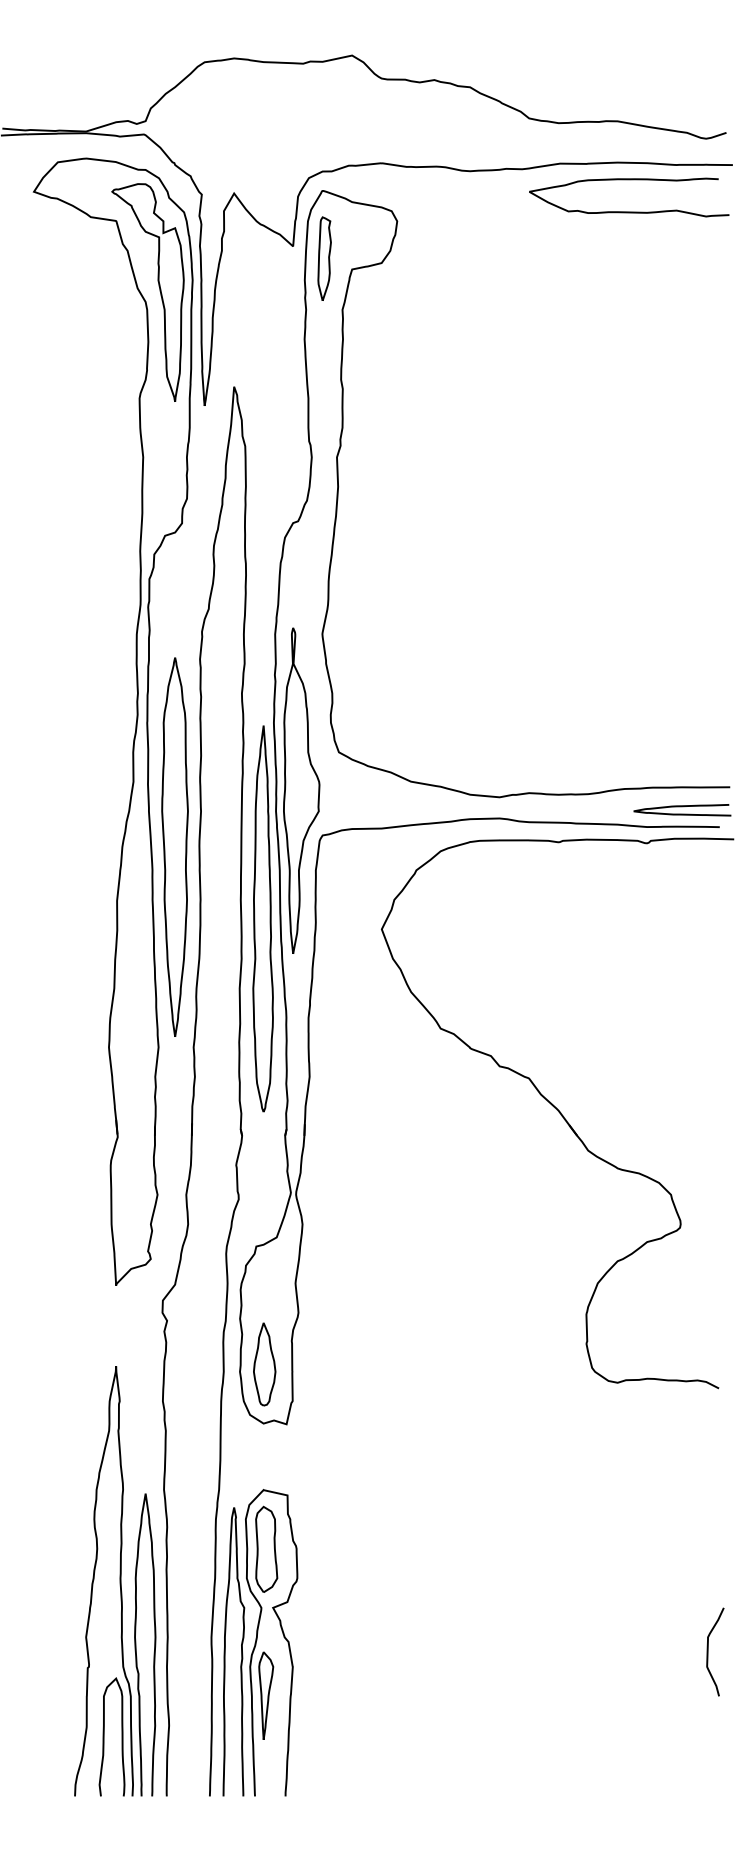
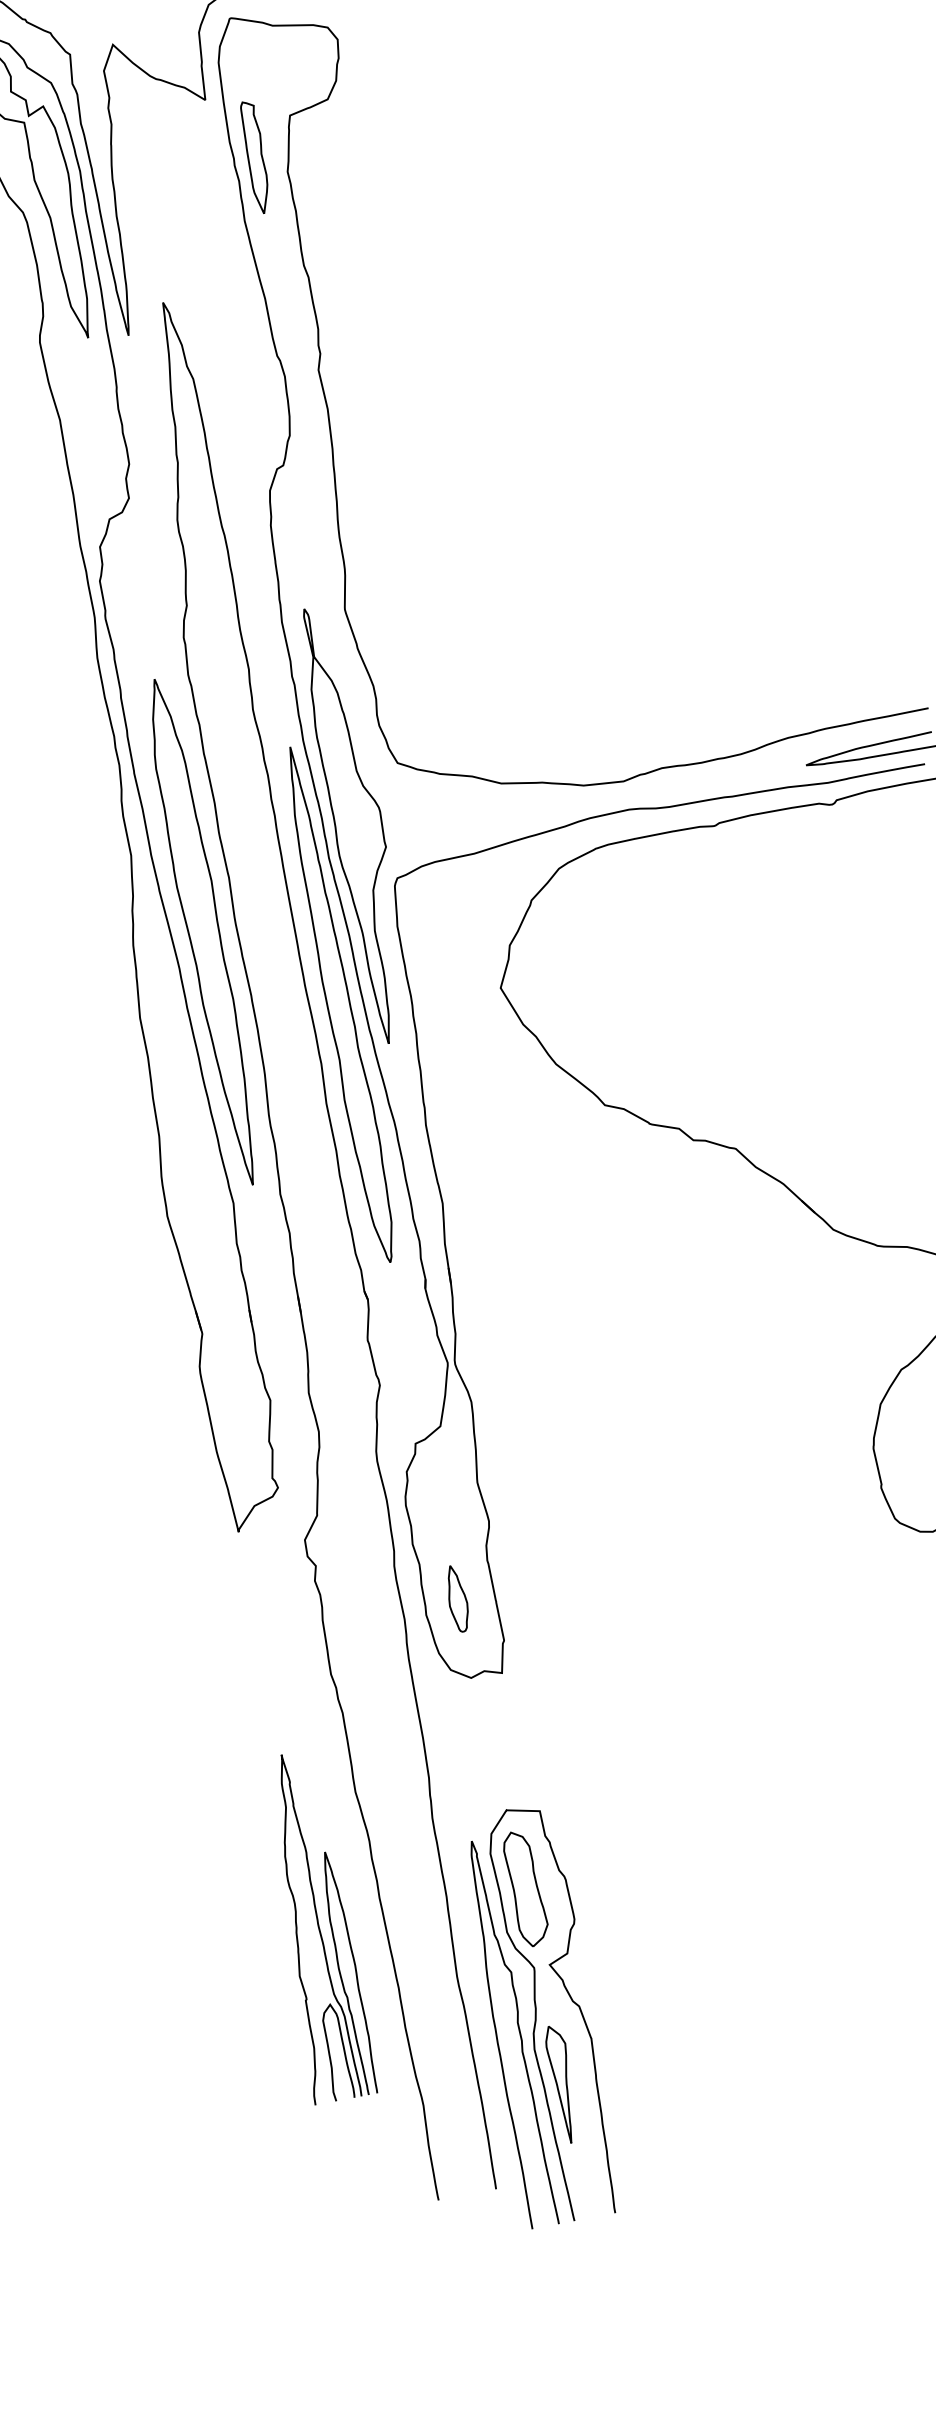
part: (324, 258) -> (255, 156), moved
part: (264, 1364) -> (457, 1598), size x0.6
part: (115, 1581) -> (314, 1927), size x0.6
part: (260, 1642) -> (541, 2014), moved

